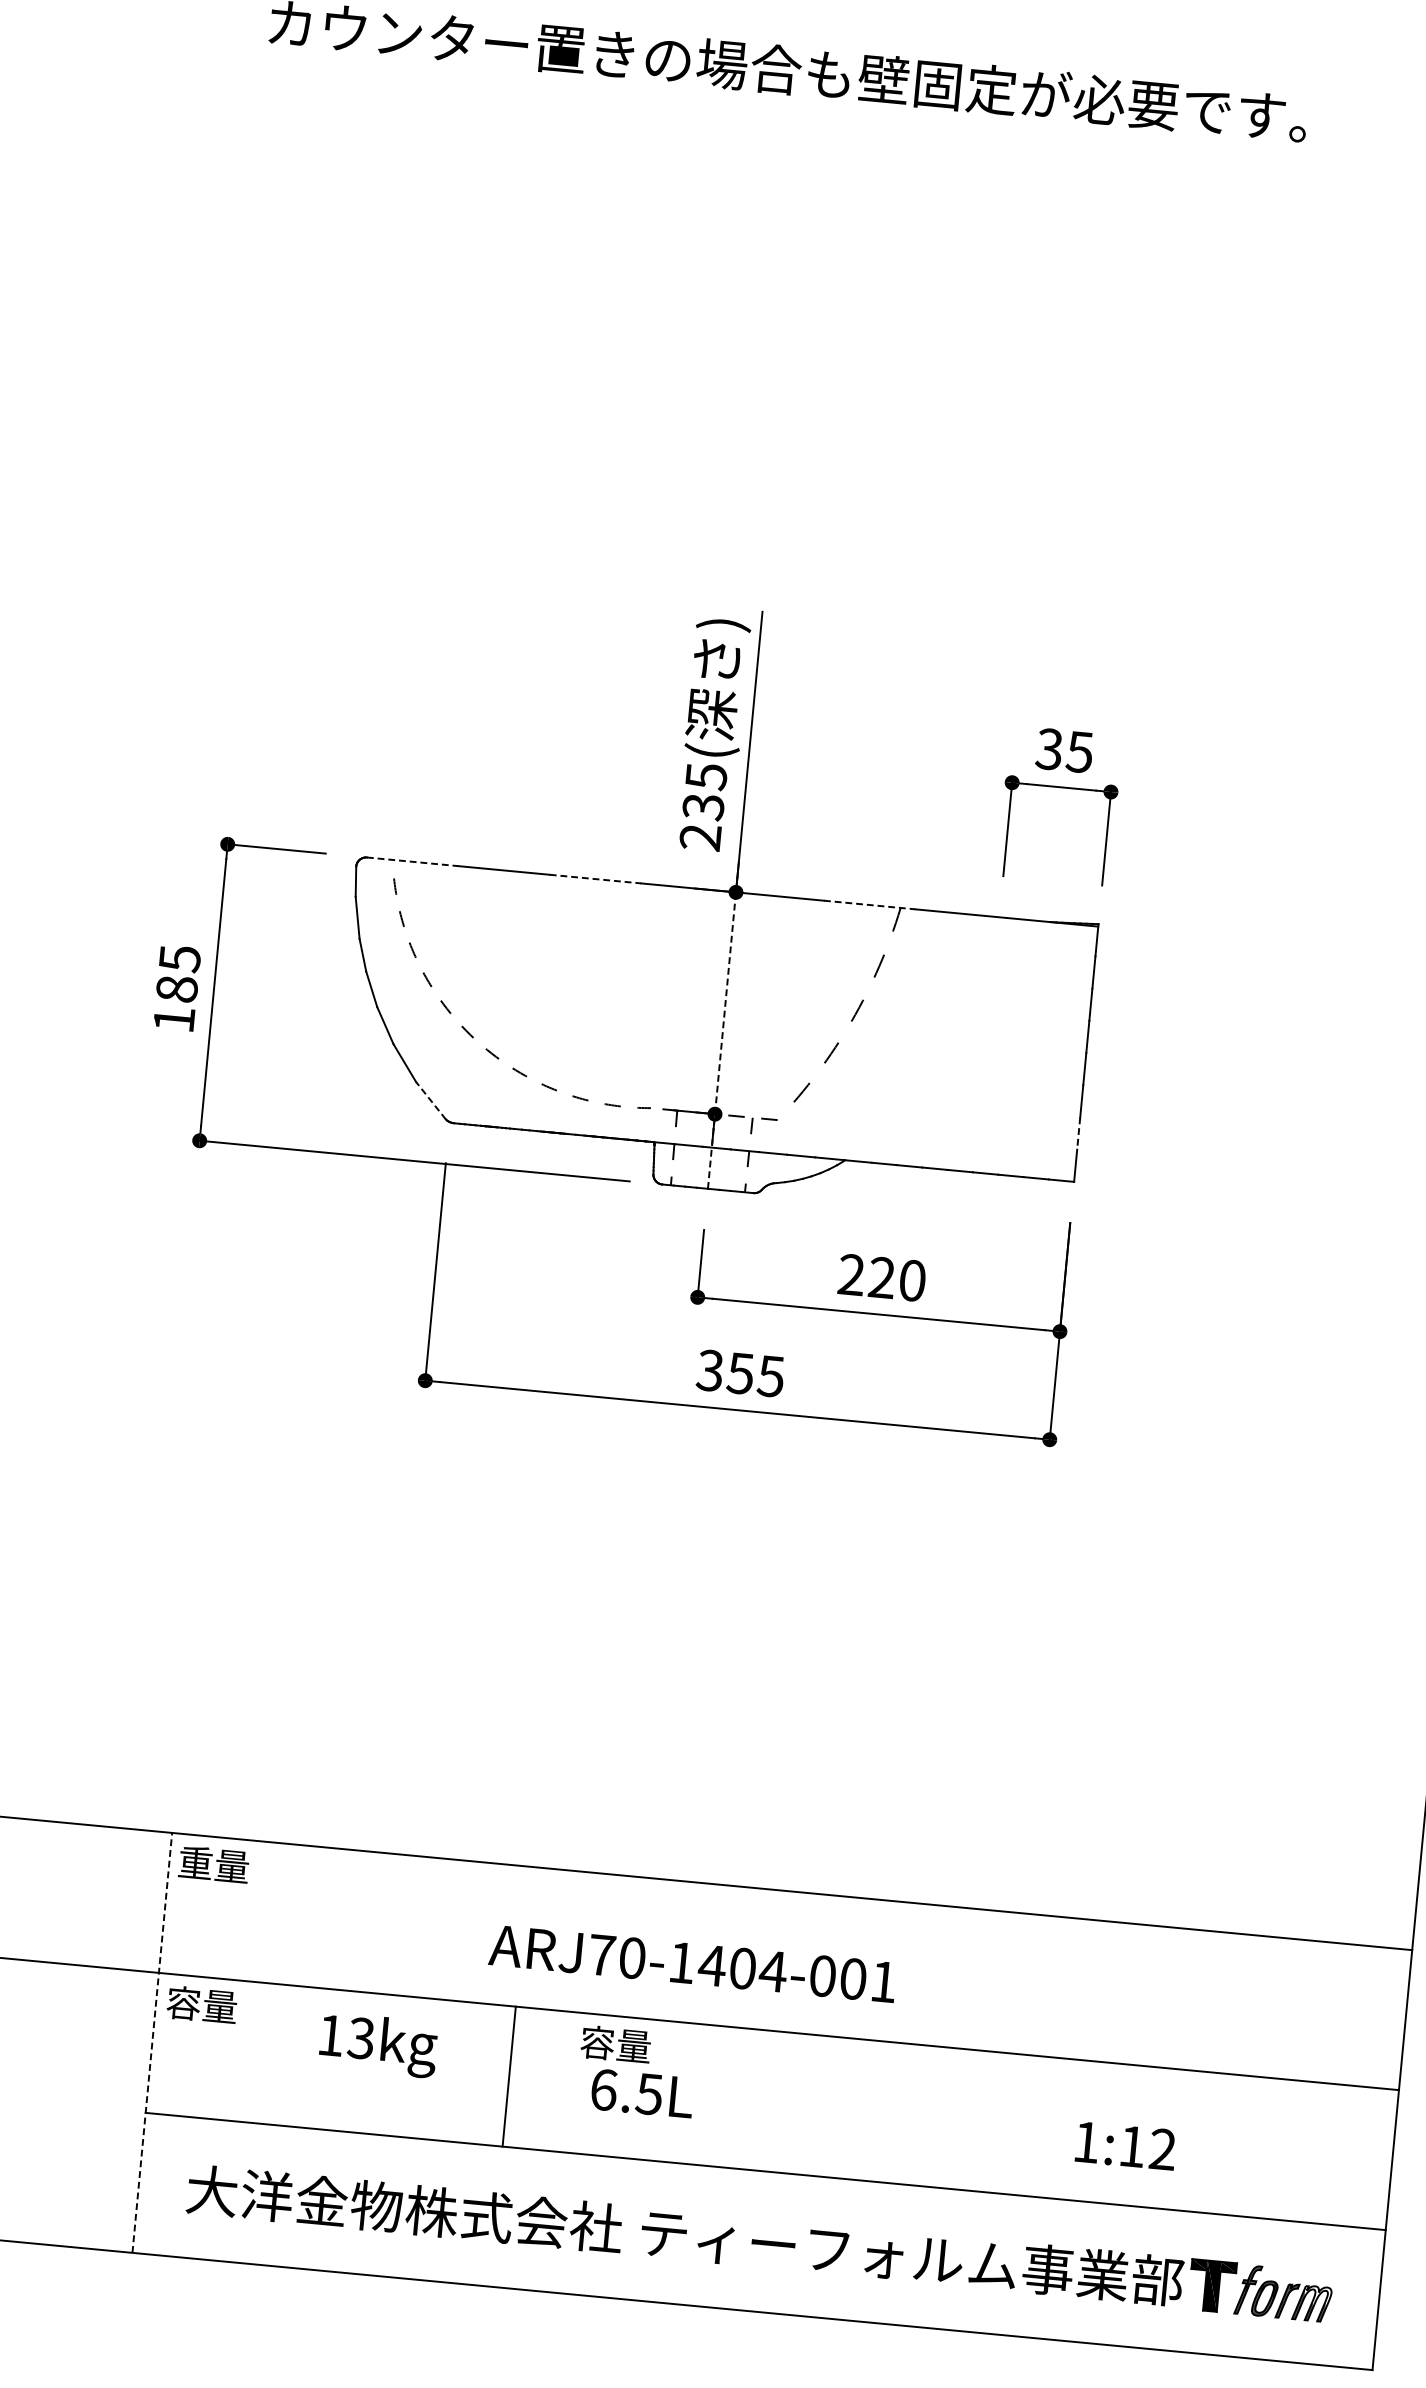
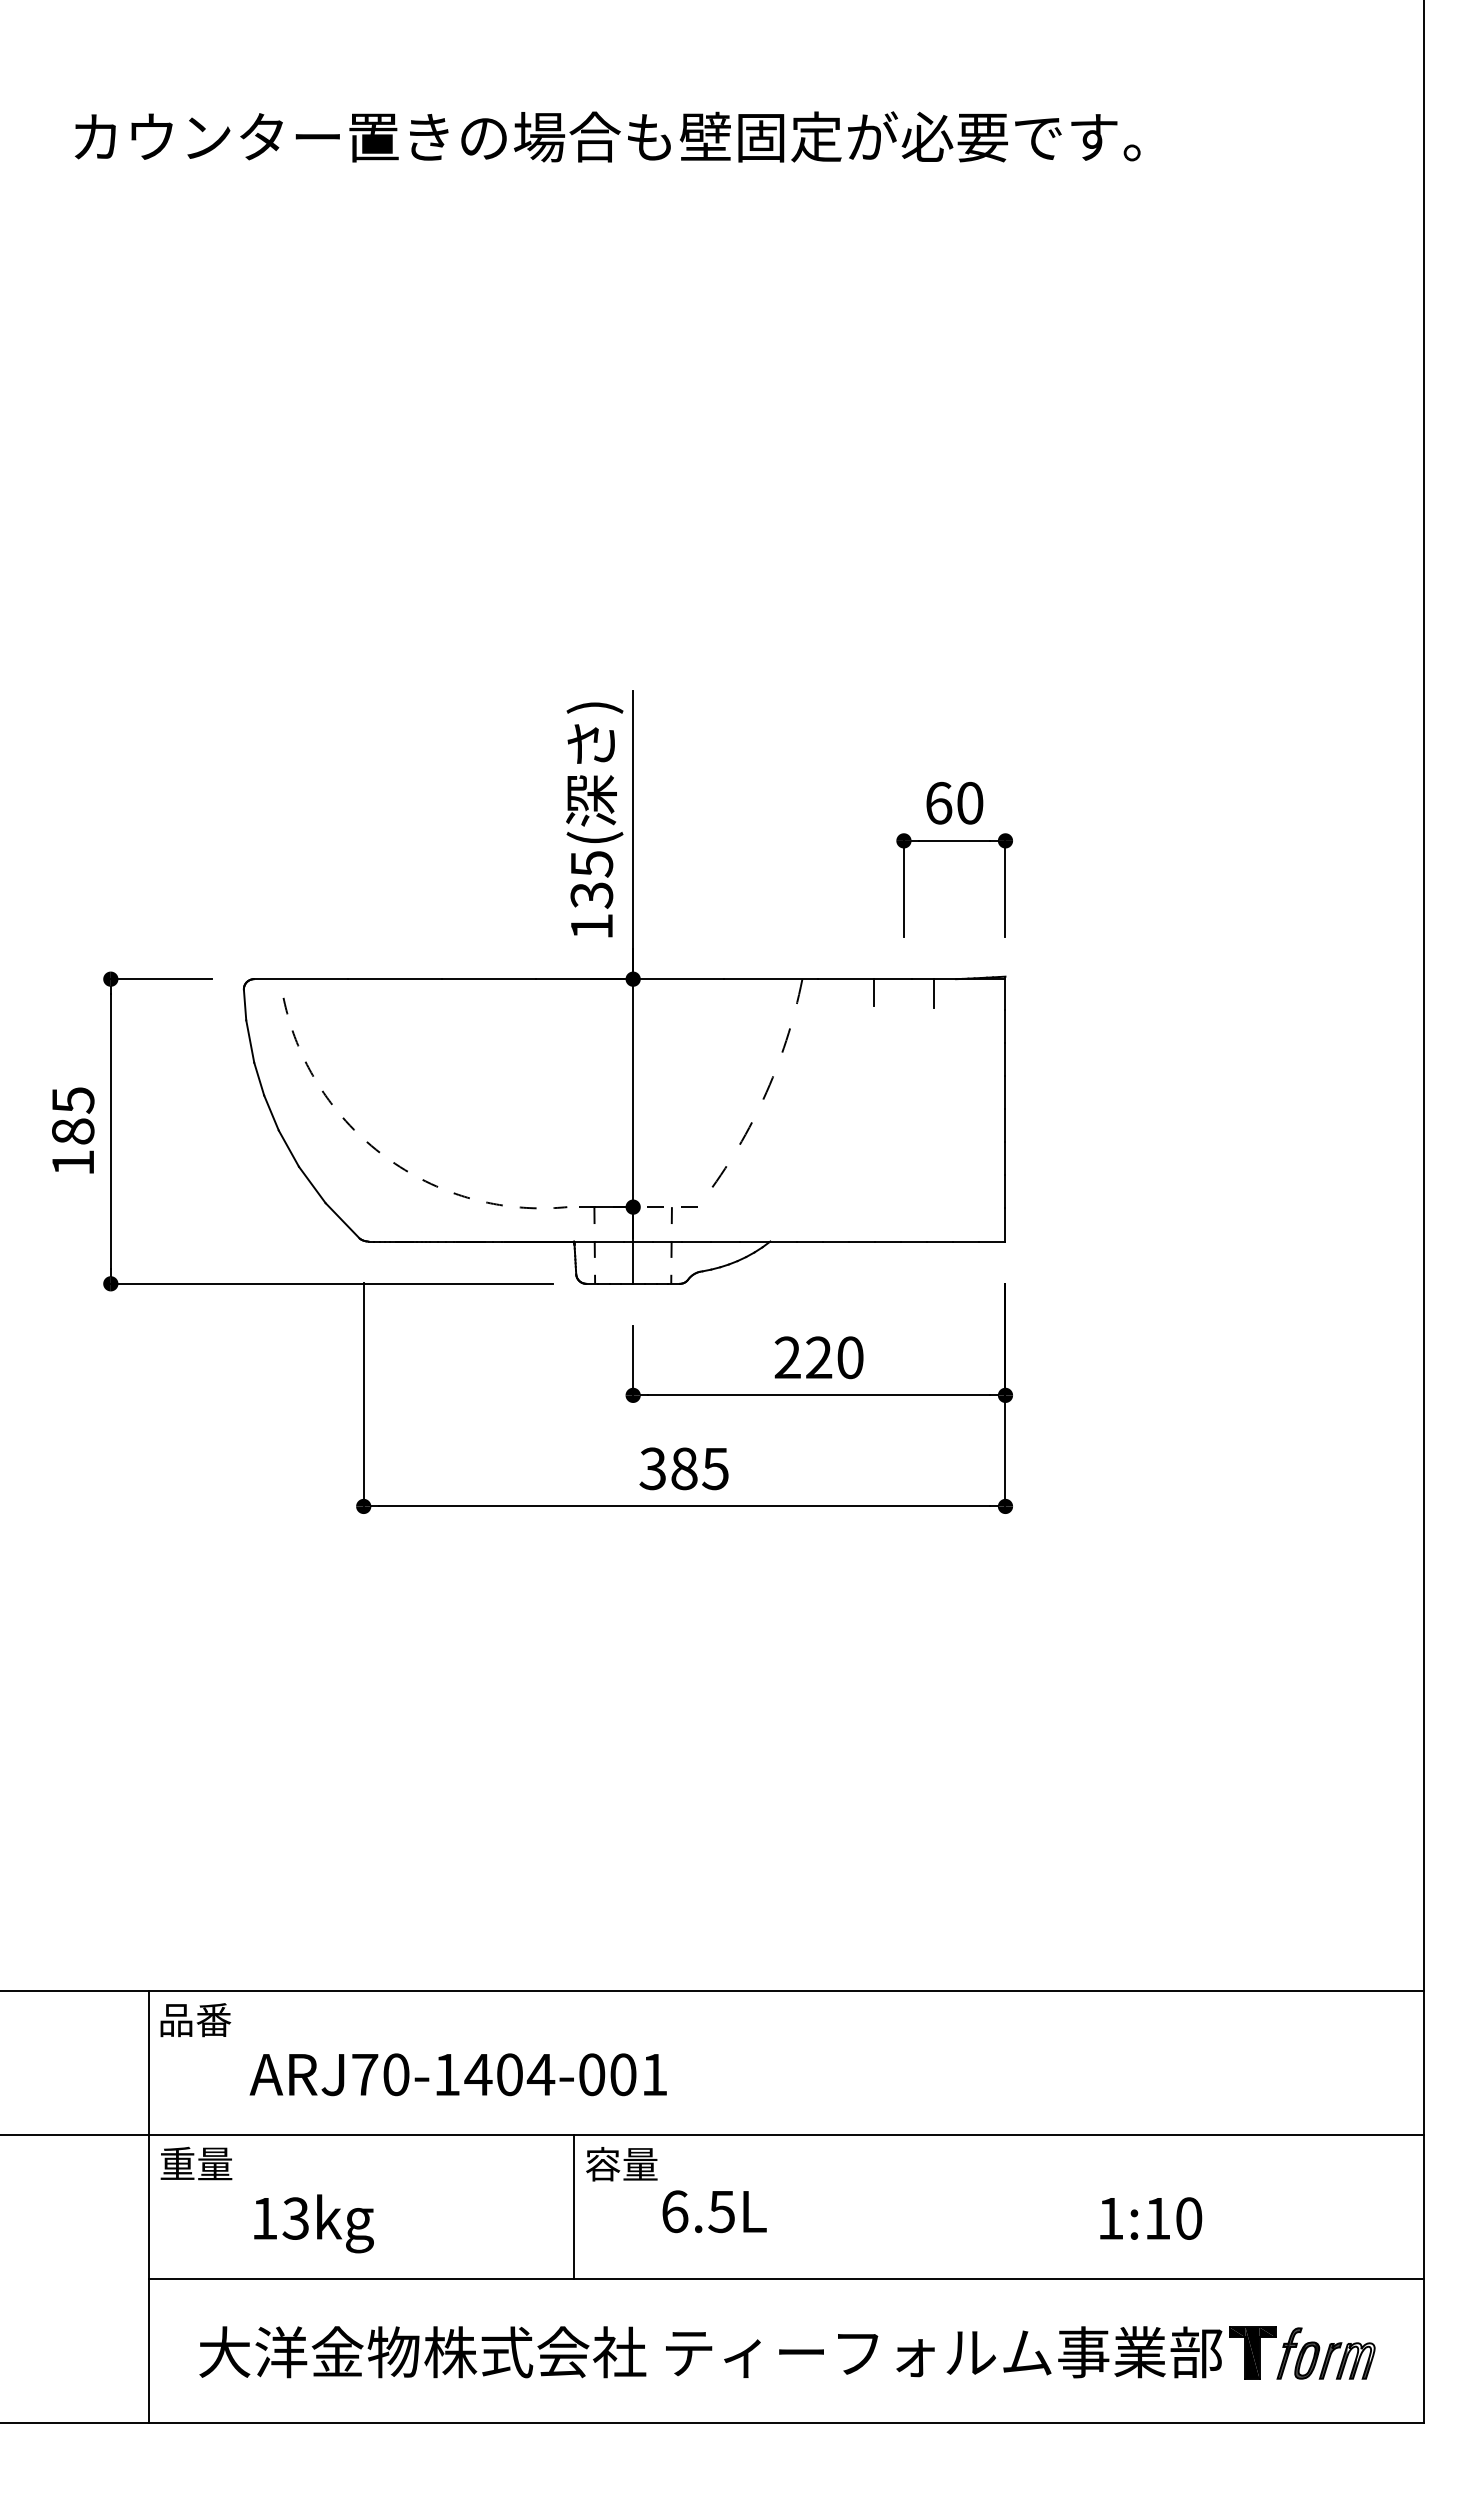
text: (1064, 750) -> (954, 802), 35 -> 60
text: (700, 837) -> (591, 926), 235( -> 135(
line: (412, 862) -> (300, 979), dashed -> solid
line: (595, 879) -> (488, 979), dashed -> solid
line: (869, 905) -> (770, 979), dashed -> solid
line: (969, 927) -> (874, 992), added
line: (1026, 933) -> (933, 993), added
line: (722, 1040) -> (633, 1131), dashed -> solid
line: (430, 1100) -> (342, 1220), dashed -> solid
line: (1078, 1133) -> (1005, 1191), dashed -> solid
text: (739, 1373) -> (683, 1468), 355 -> 385
text: (214, 1864) -> (195, 2019), 重量 -> 品番
text: (691, 1963) -> (457, 2074), moved
text: (183, 2002) -> (177, 2163), 容量 -> 重量
line: (152, 2043) -> (149, 2207), dashed -> solid
text: (377, 2044) -> (313, 2223), moved
line: (509, 2076) -> (574, 2207), moved
text: (642, 2093) -> (714, 2211), moved
text: (1163, 2149) -> (1189, 2218), 1:12 -> 1:10

